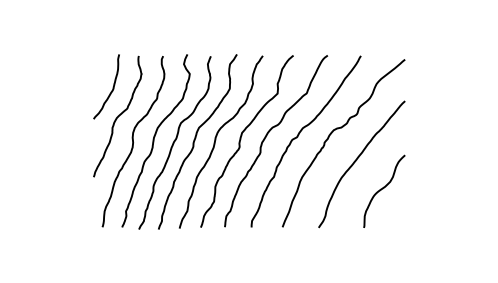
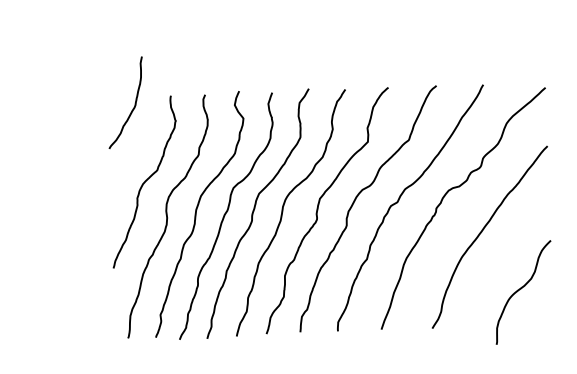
curve: (112, 87) -> (134, 103), moved
curve: (383, 189) -> (522, 289), moved

